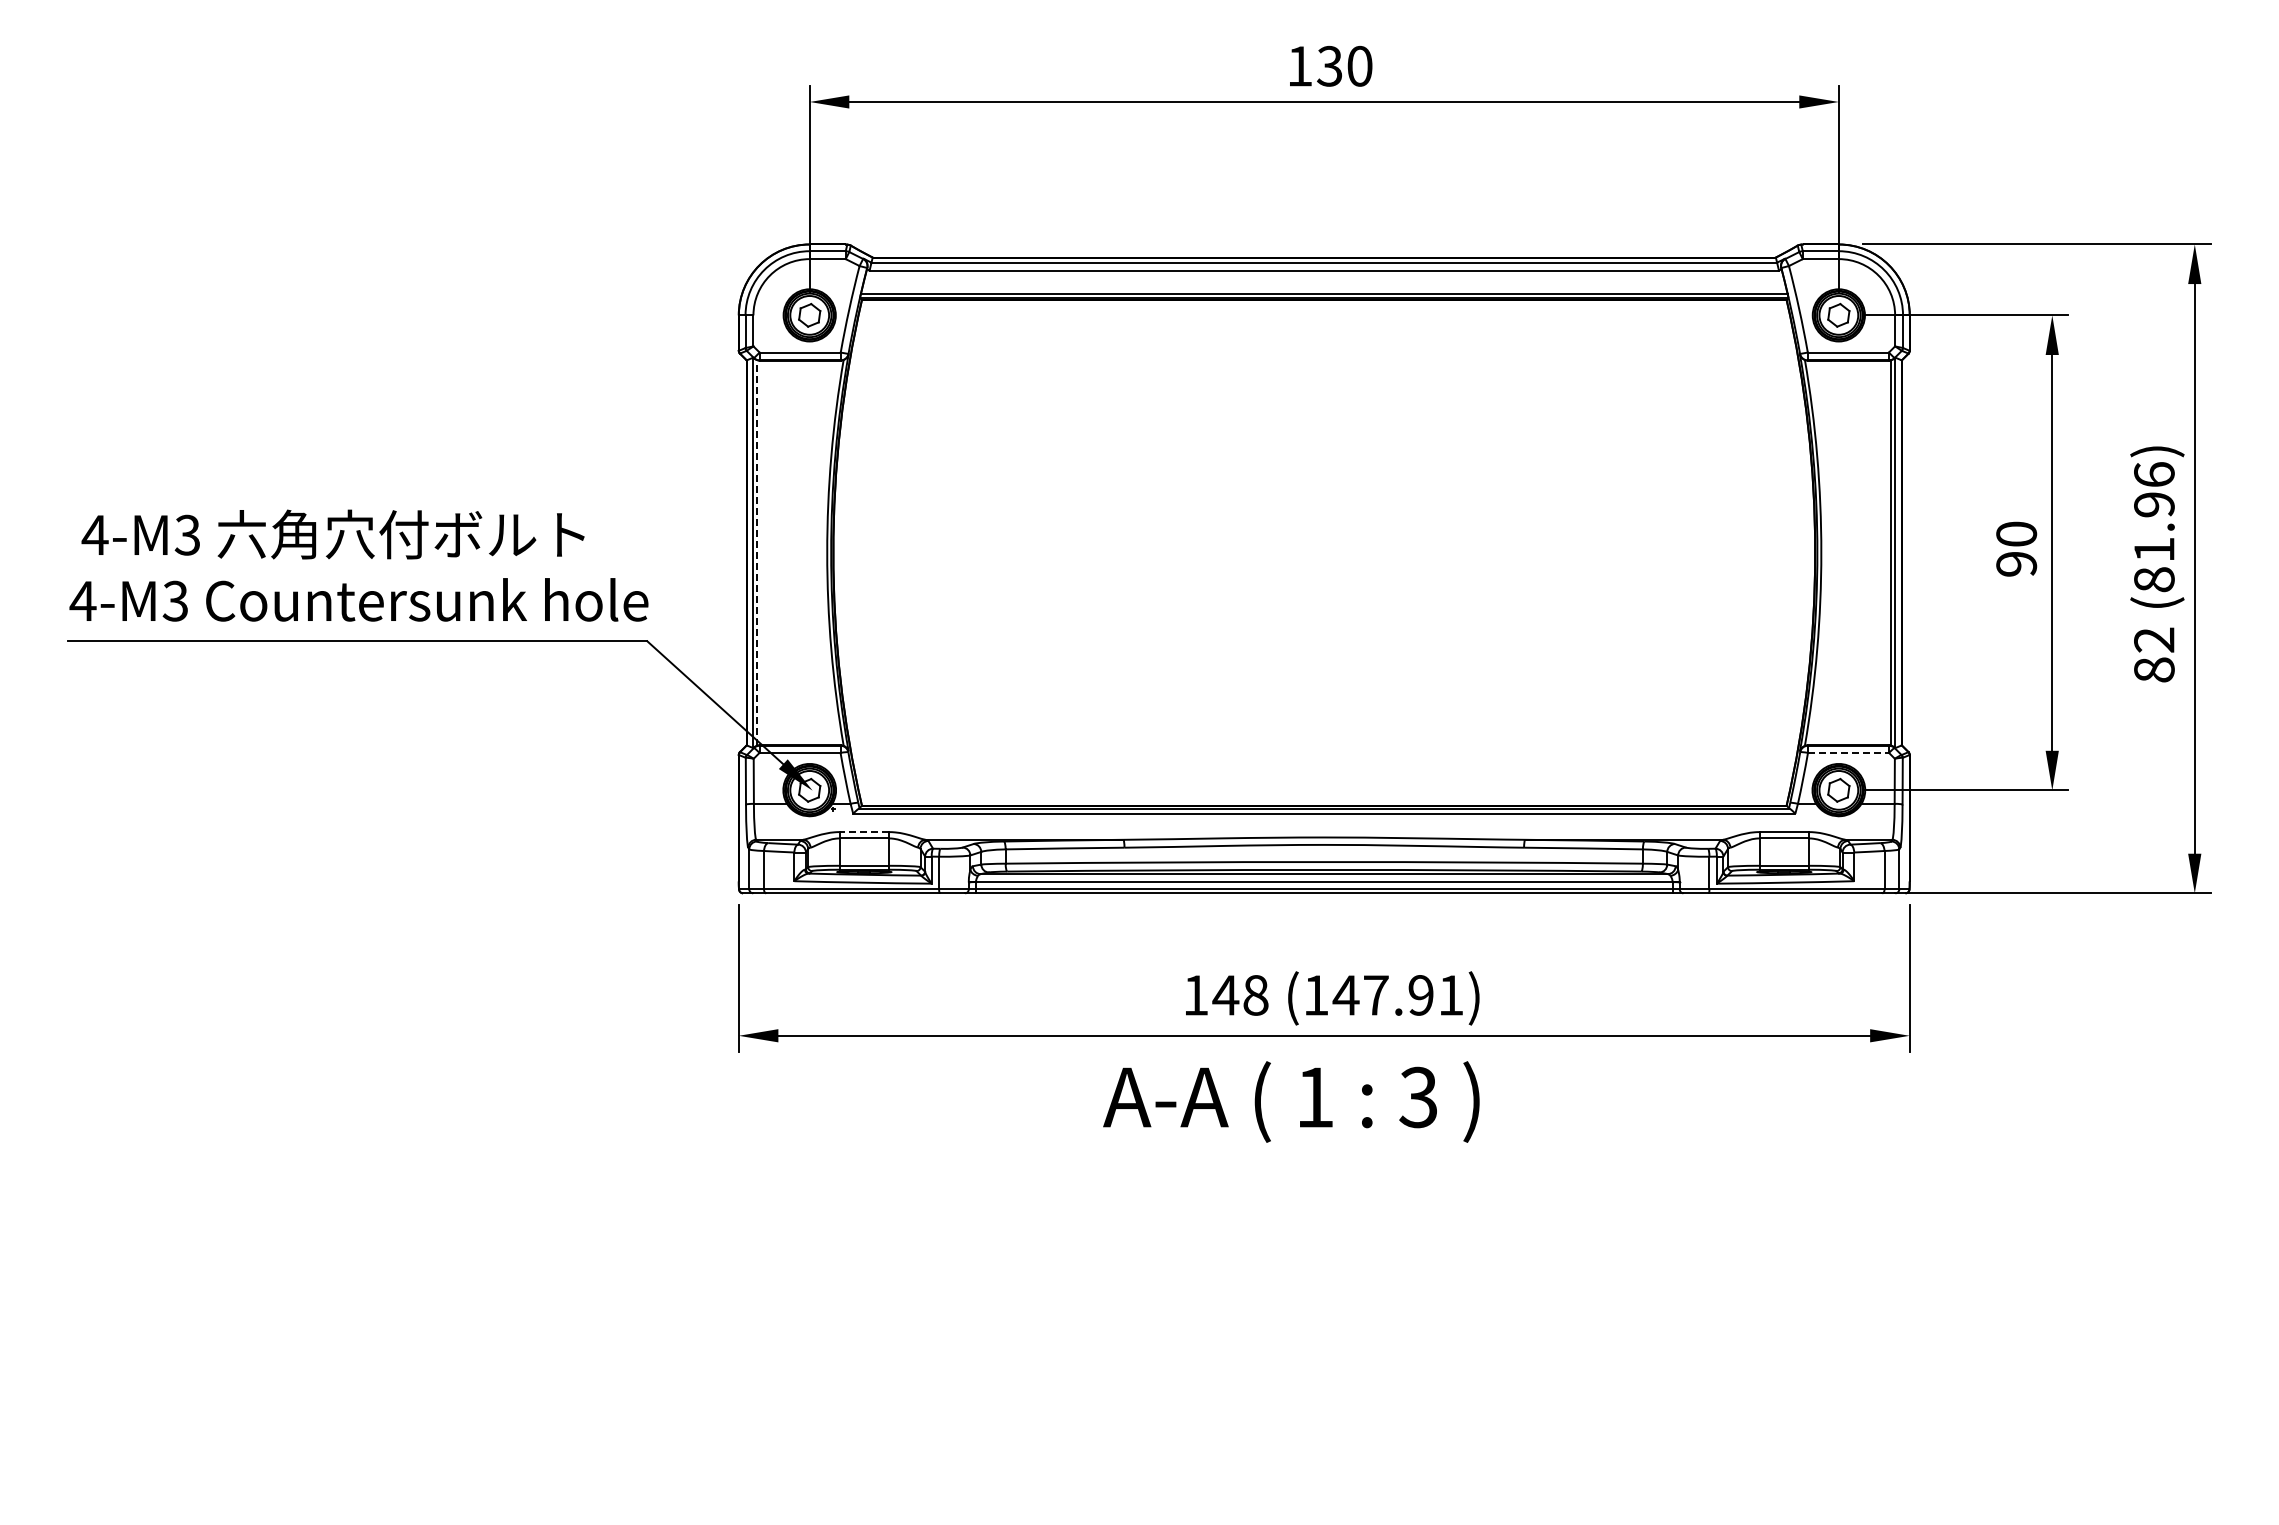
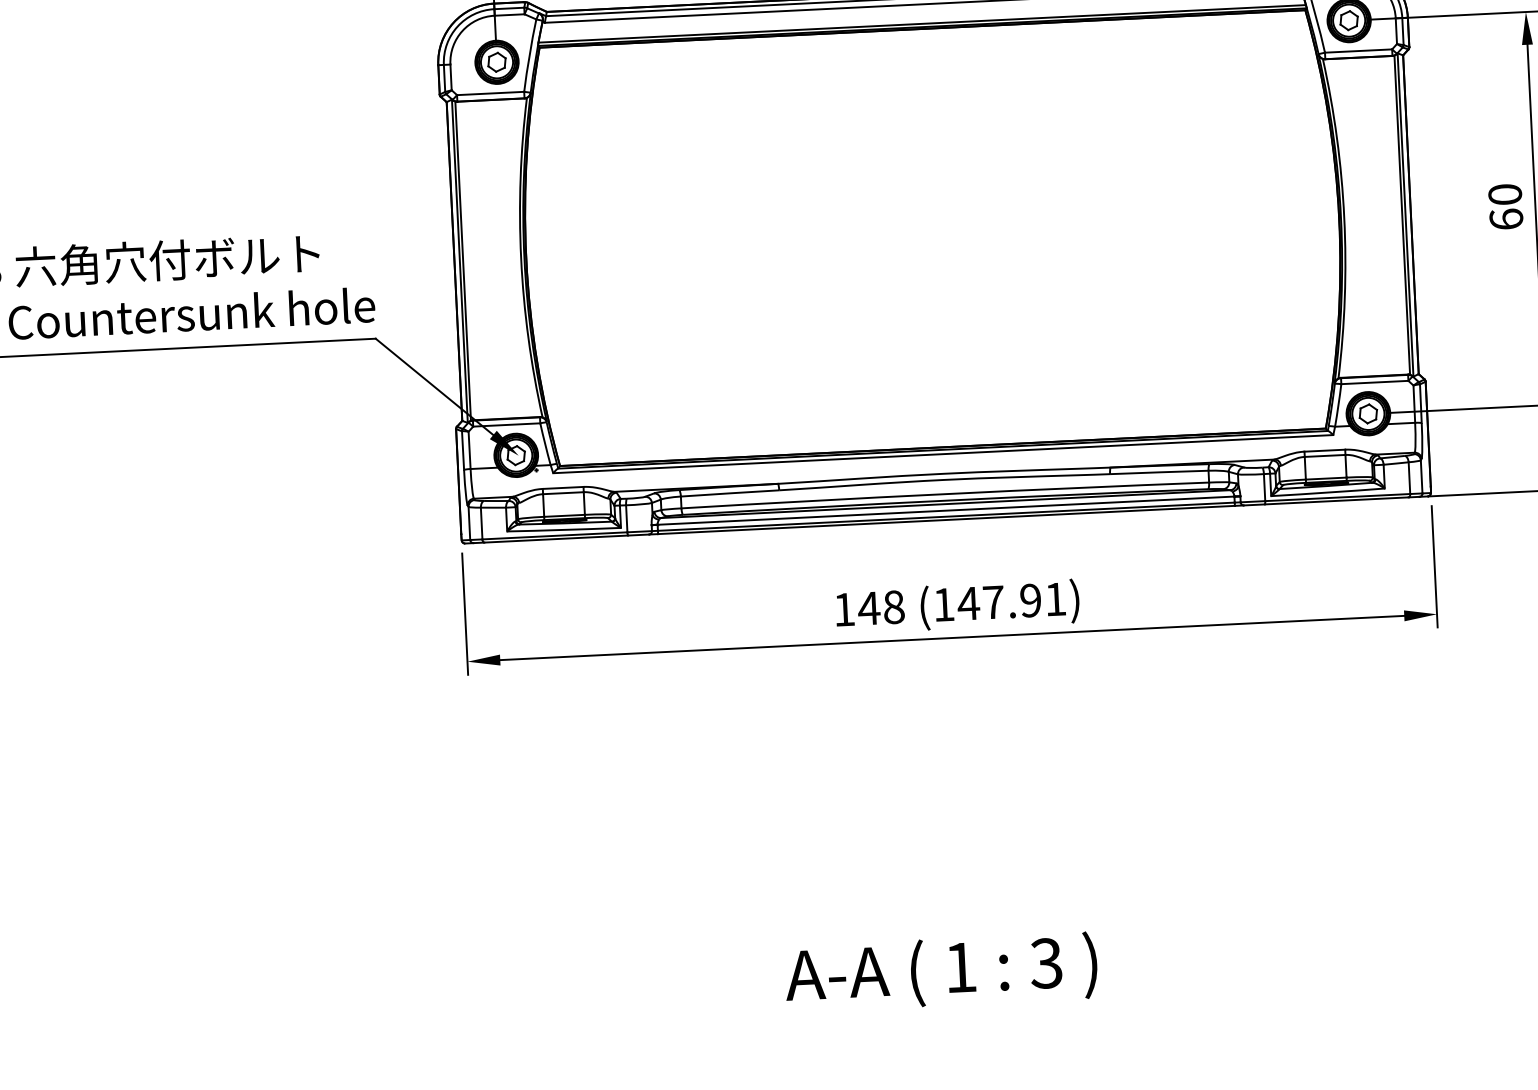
line: (757, 552) -> (463, 260), dashed -> solid
text: (2016, 563) -> (1506, 218), 90 -> 60
line: (1848, 752) -> (1374, 382), dashed -> solid
line: (864, 832) -> (563, 488), dashed -> solid
text: (1291, 1101) -> (941, 971), moved

